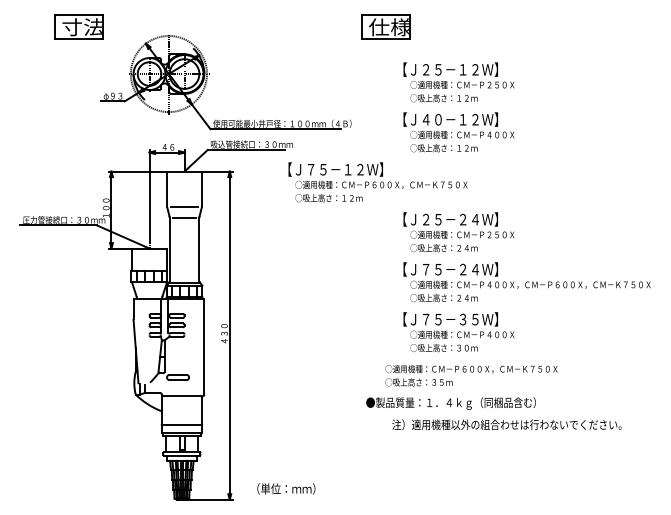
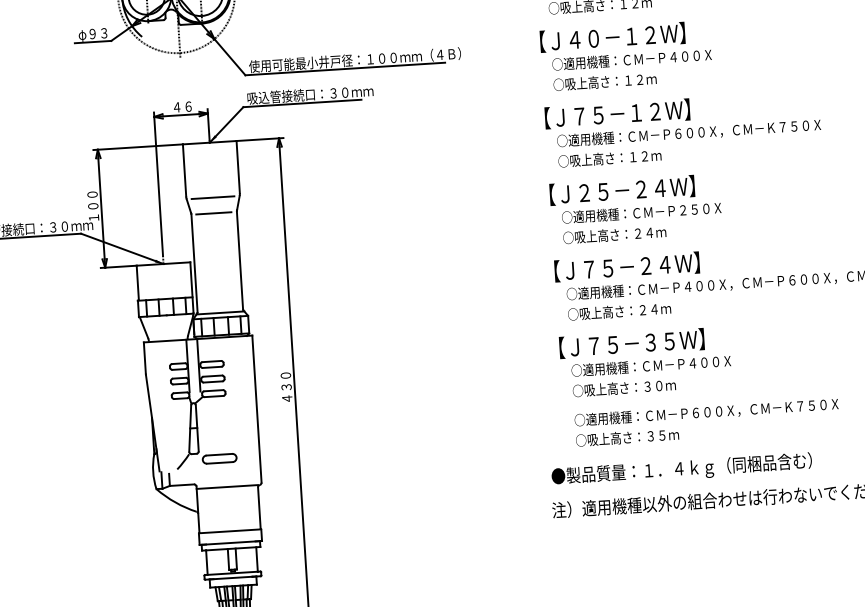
text: (377, 182) -> (682, 129), moved
text: (471, 375) -> (707, 421), moved
text: (450, 403) -> (680, 469), moved

